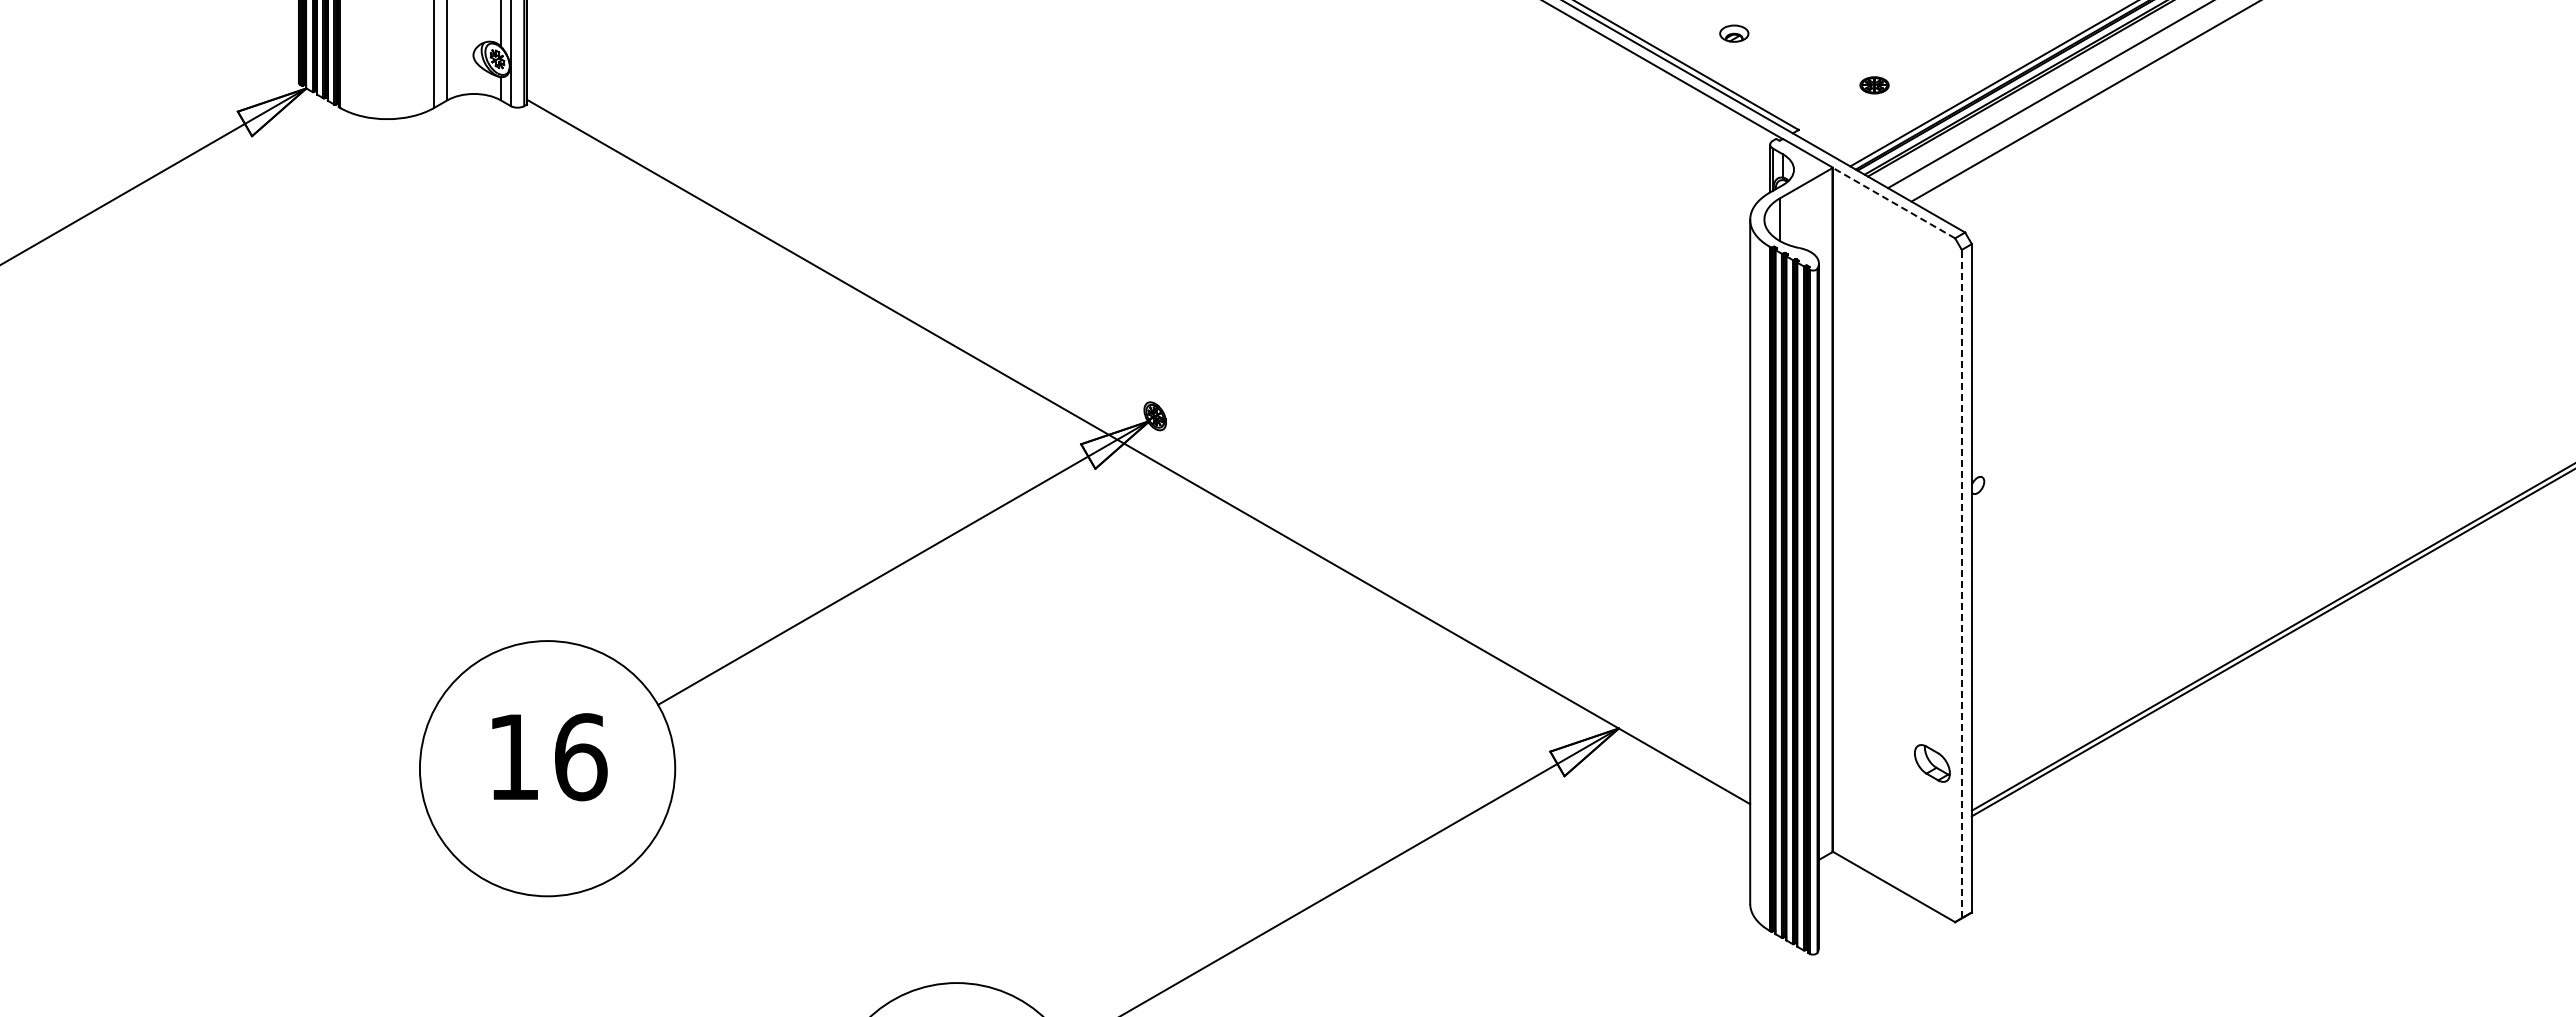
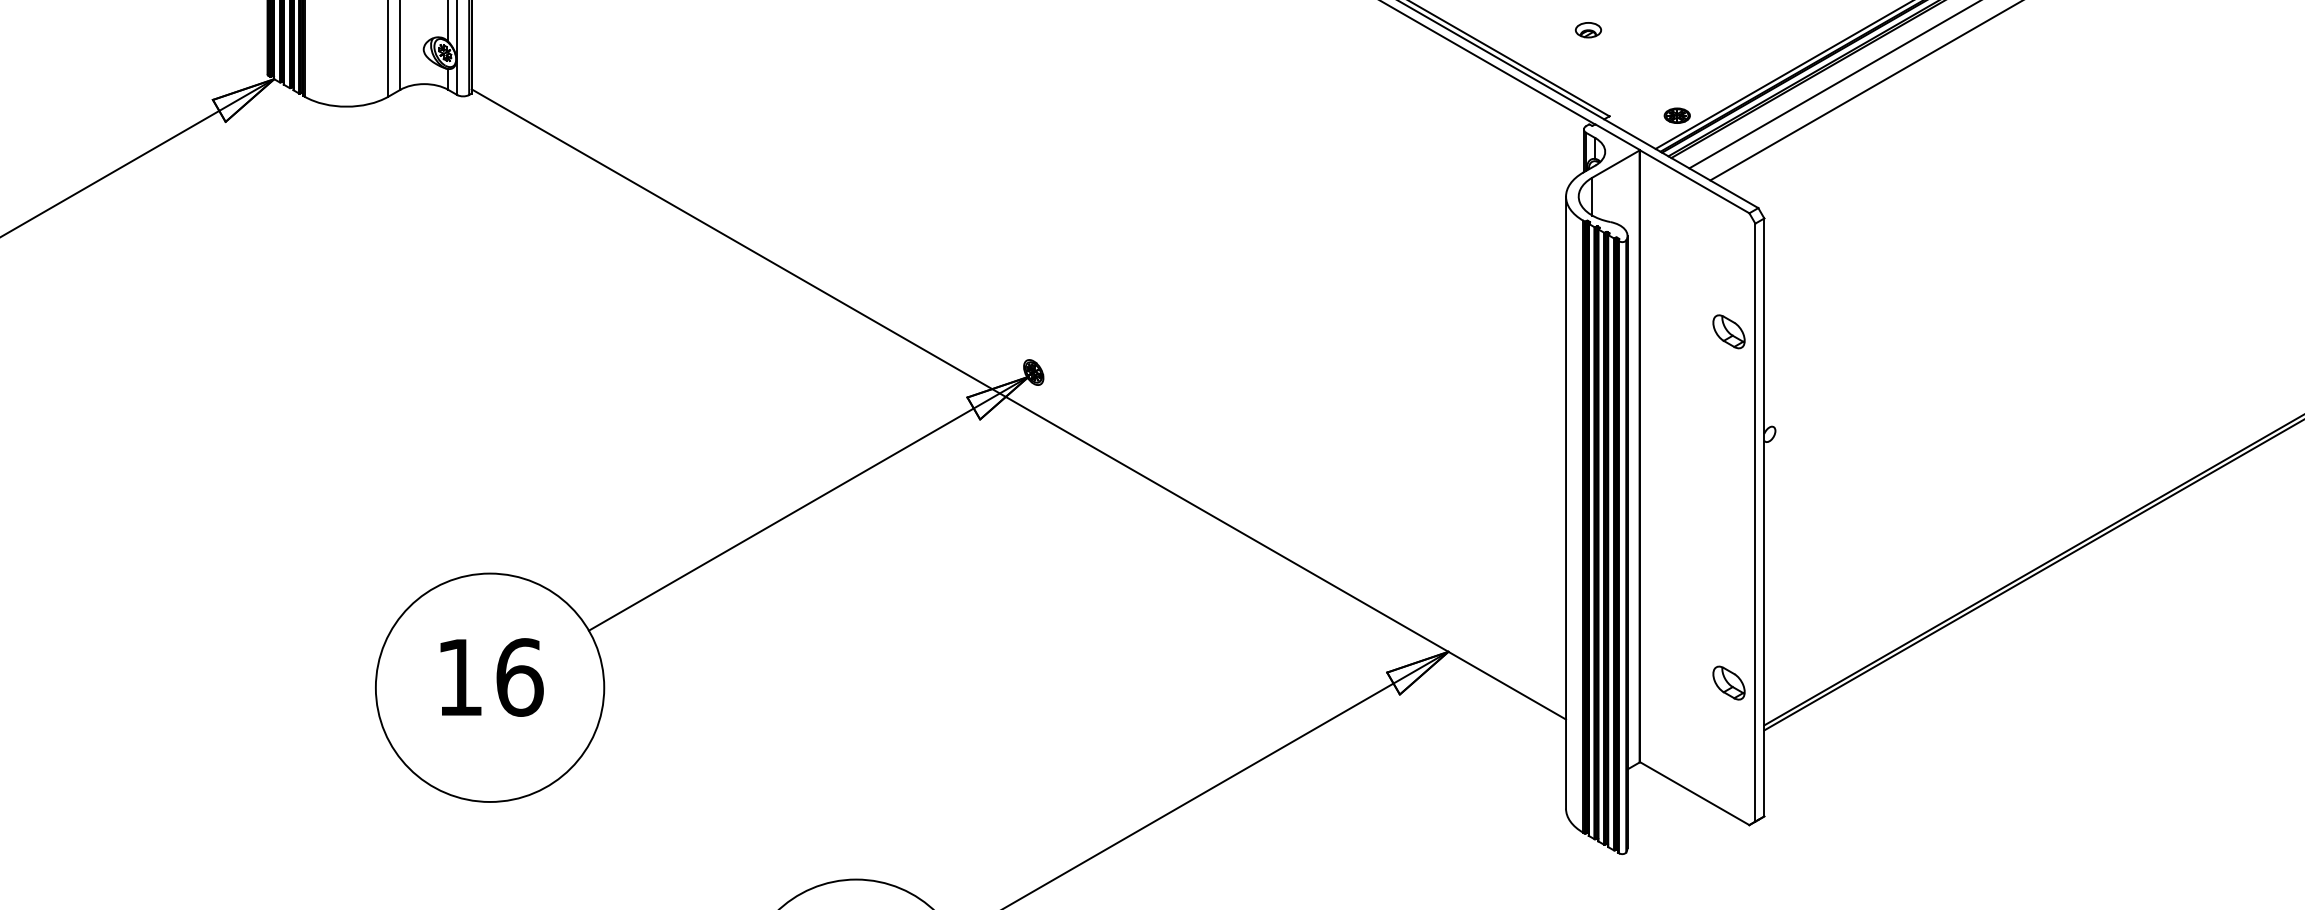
part: (1734, 33) -> (1588, 30), moved
part: (1874, 85) -> (1677, 115), moved
line: (1893, 203) -> (1694, 182), dashed -> solid
part: (1932, 370) -> (1729, 331), added
line: (1961, 583) -> (1755, 522), dashed -> solid

